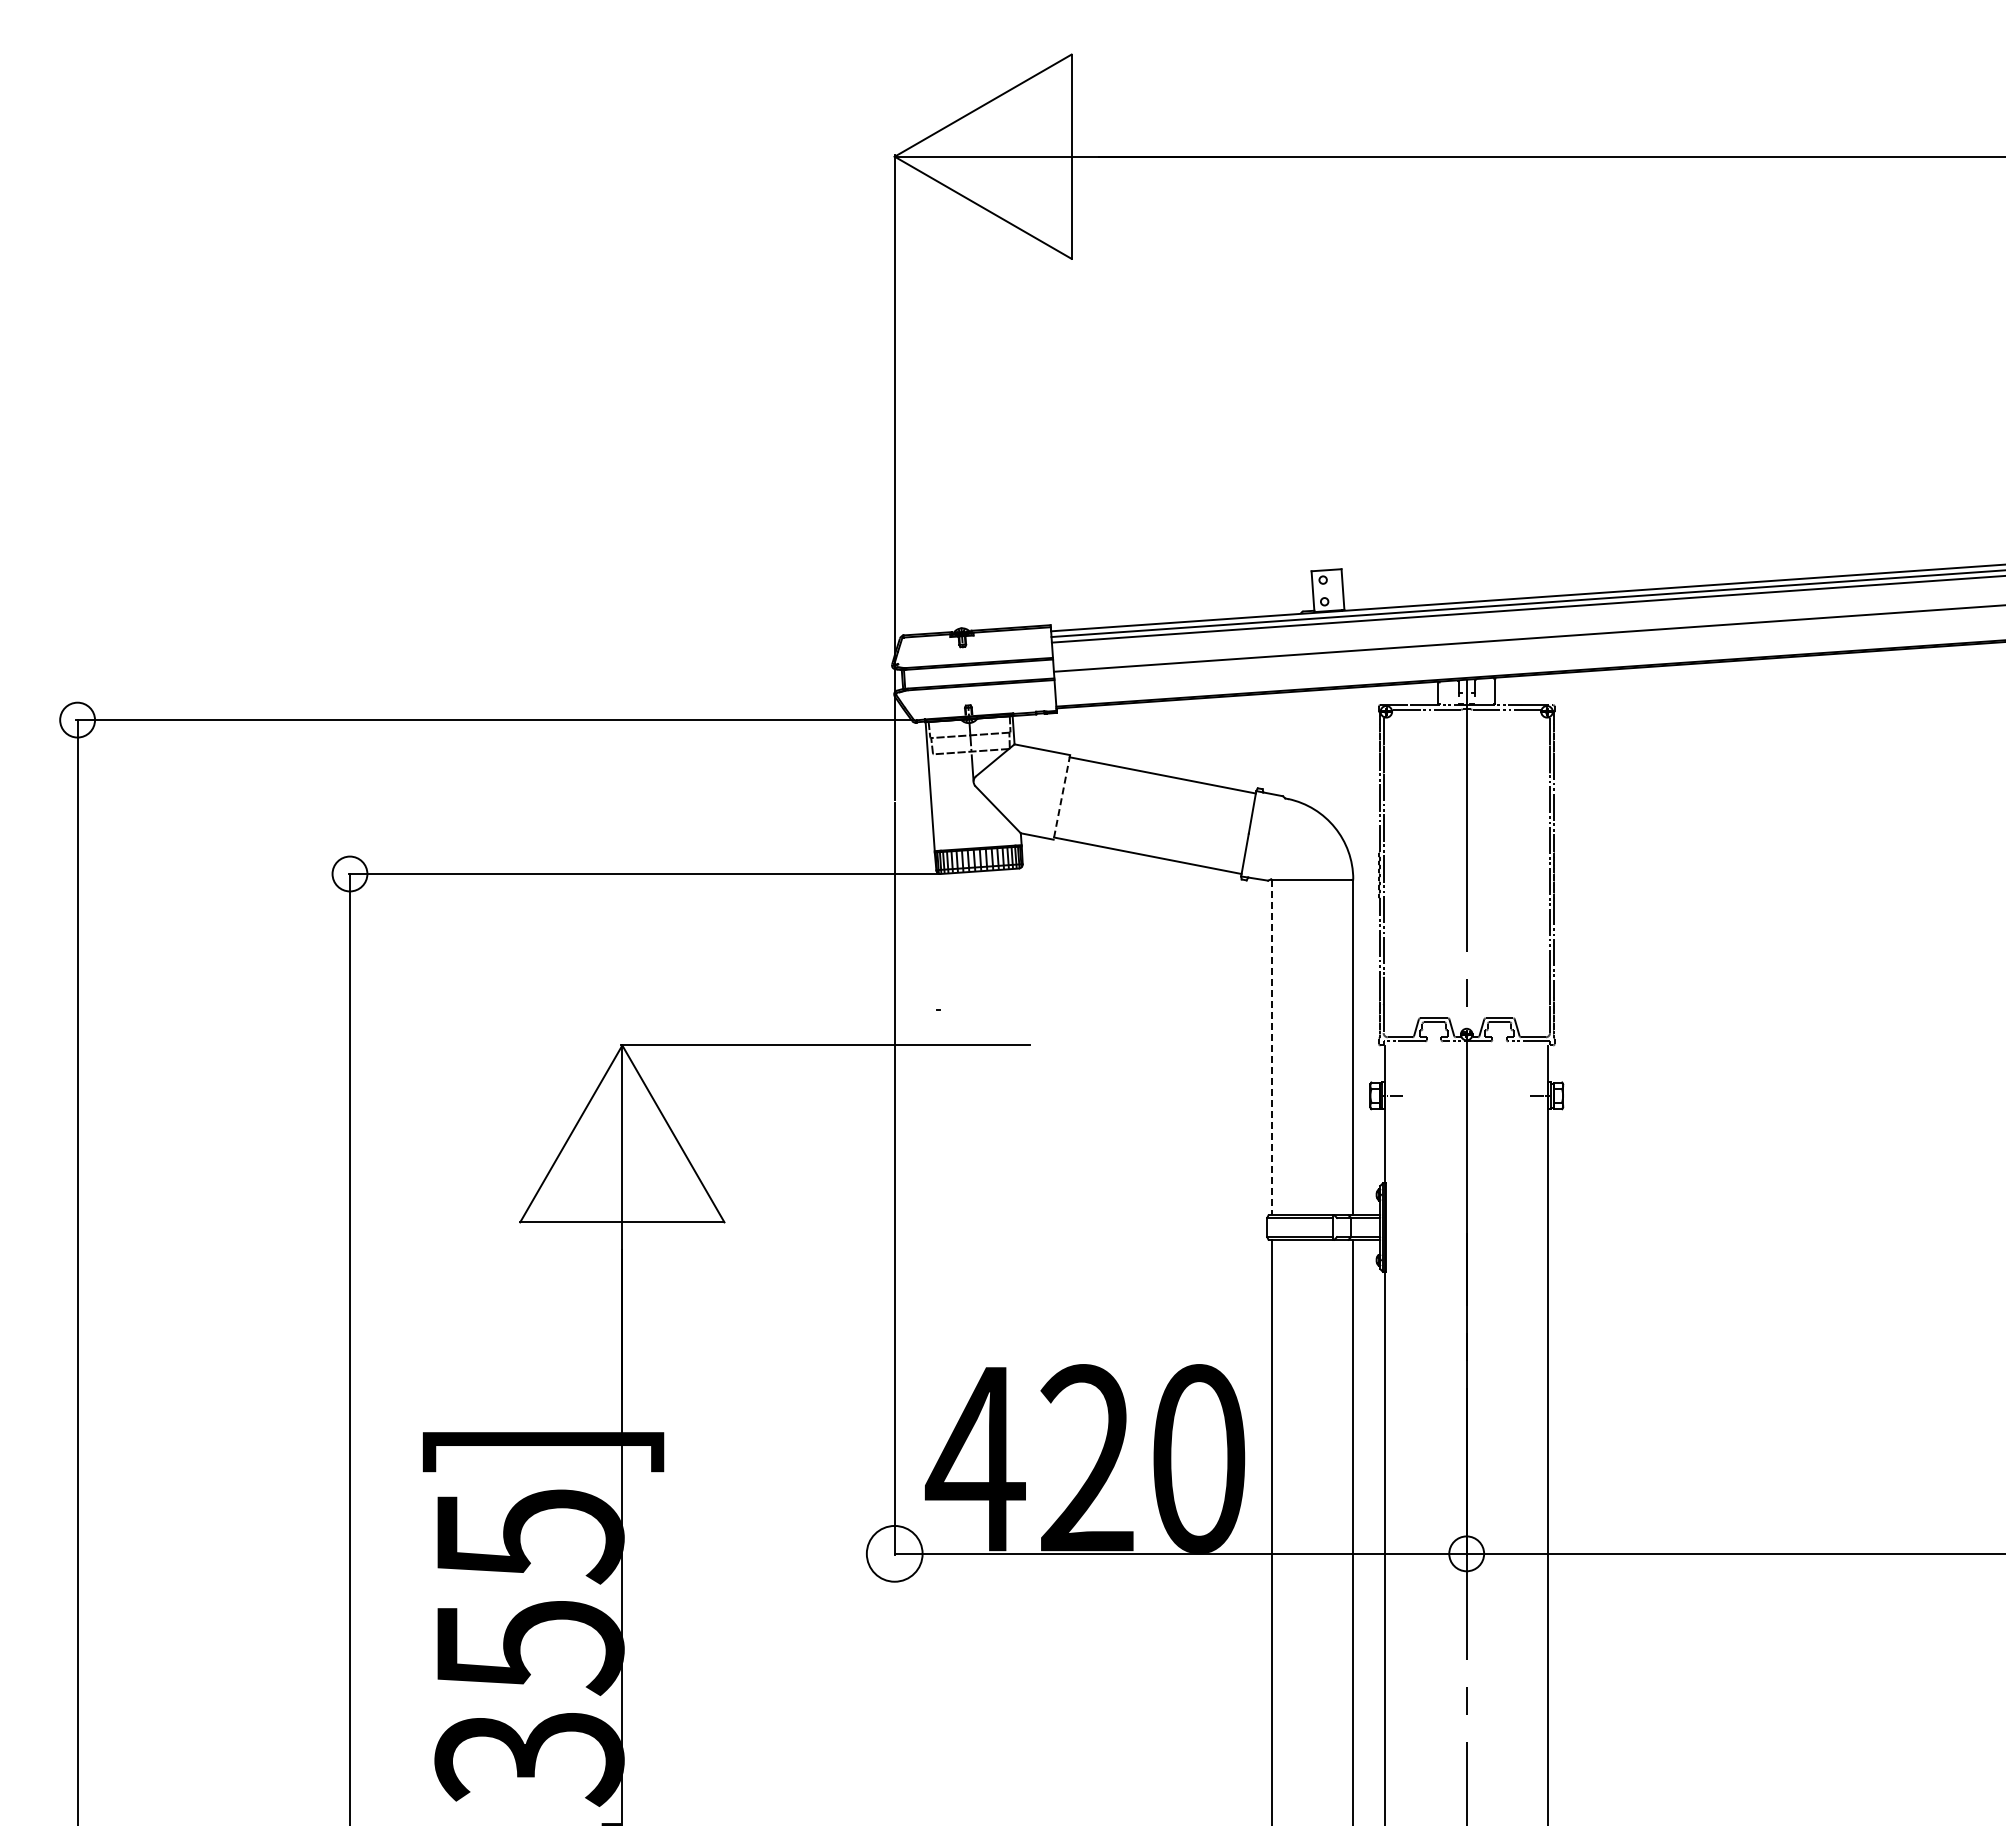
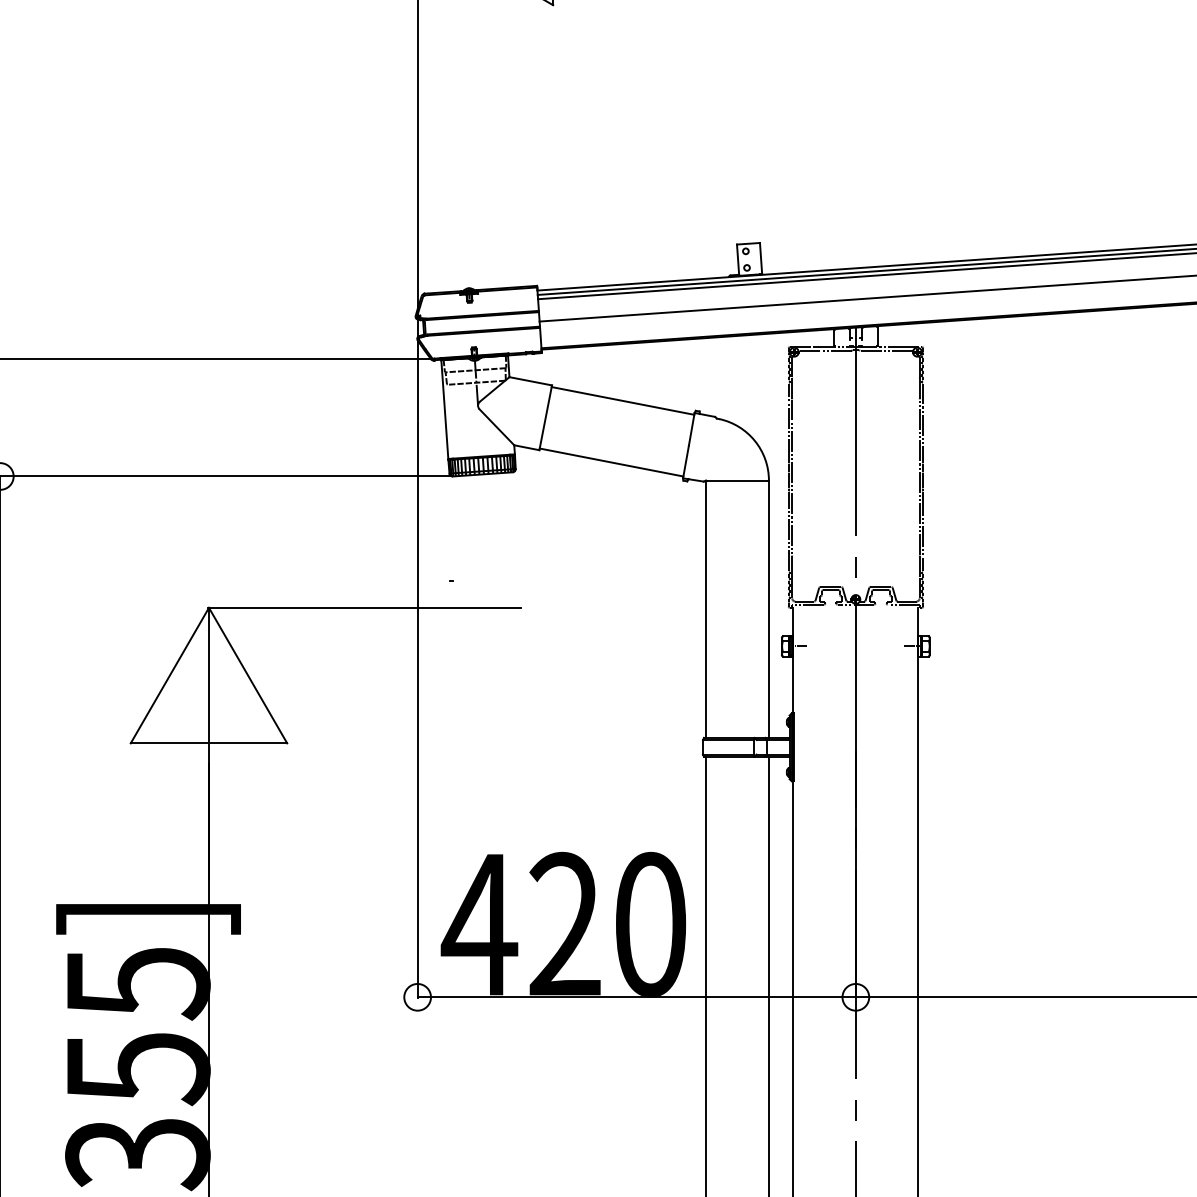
line: (1061, 797) -> (545, 417), dashed -> solid
line: (1271, 1047) -> (706, 609), dashed -> solid
circle: (894, 1553) -> (417, 997), size x0.62

